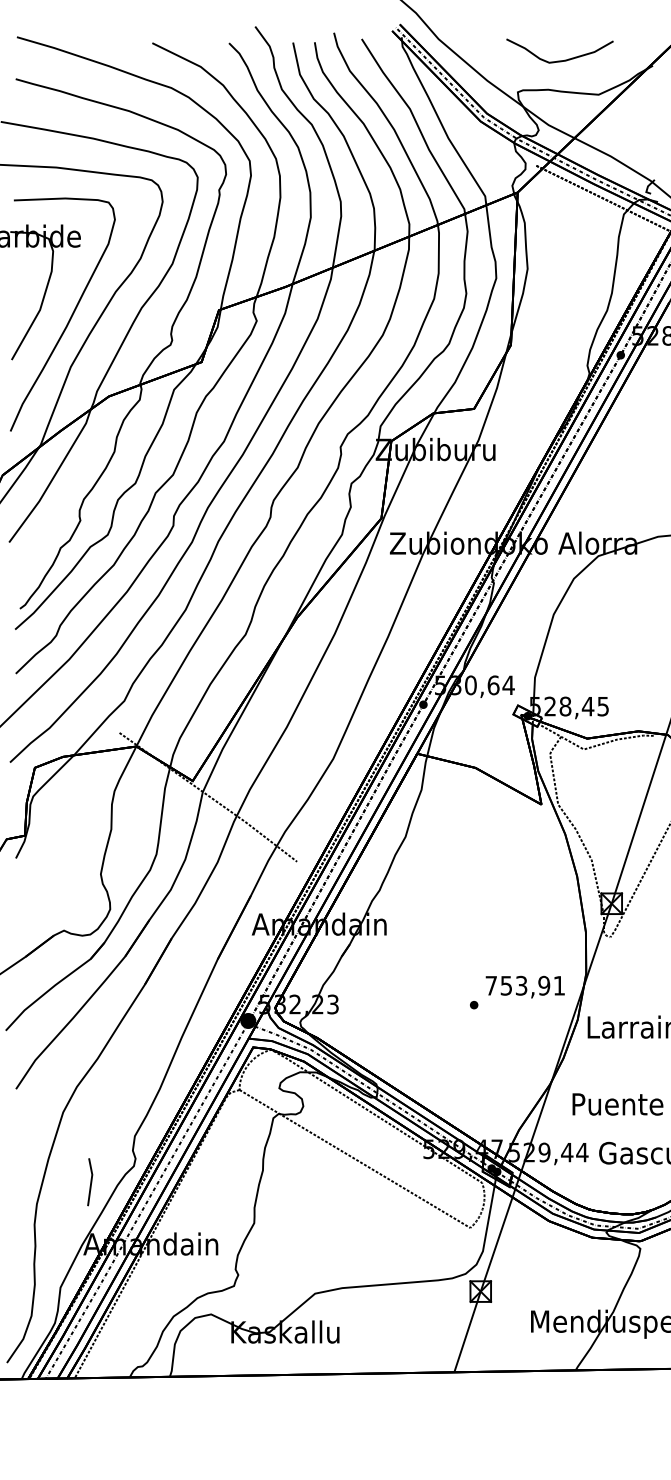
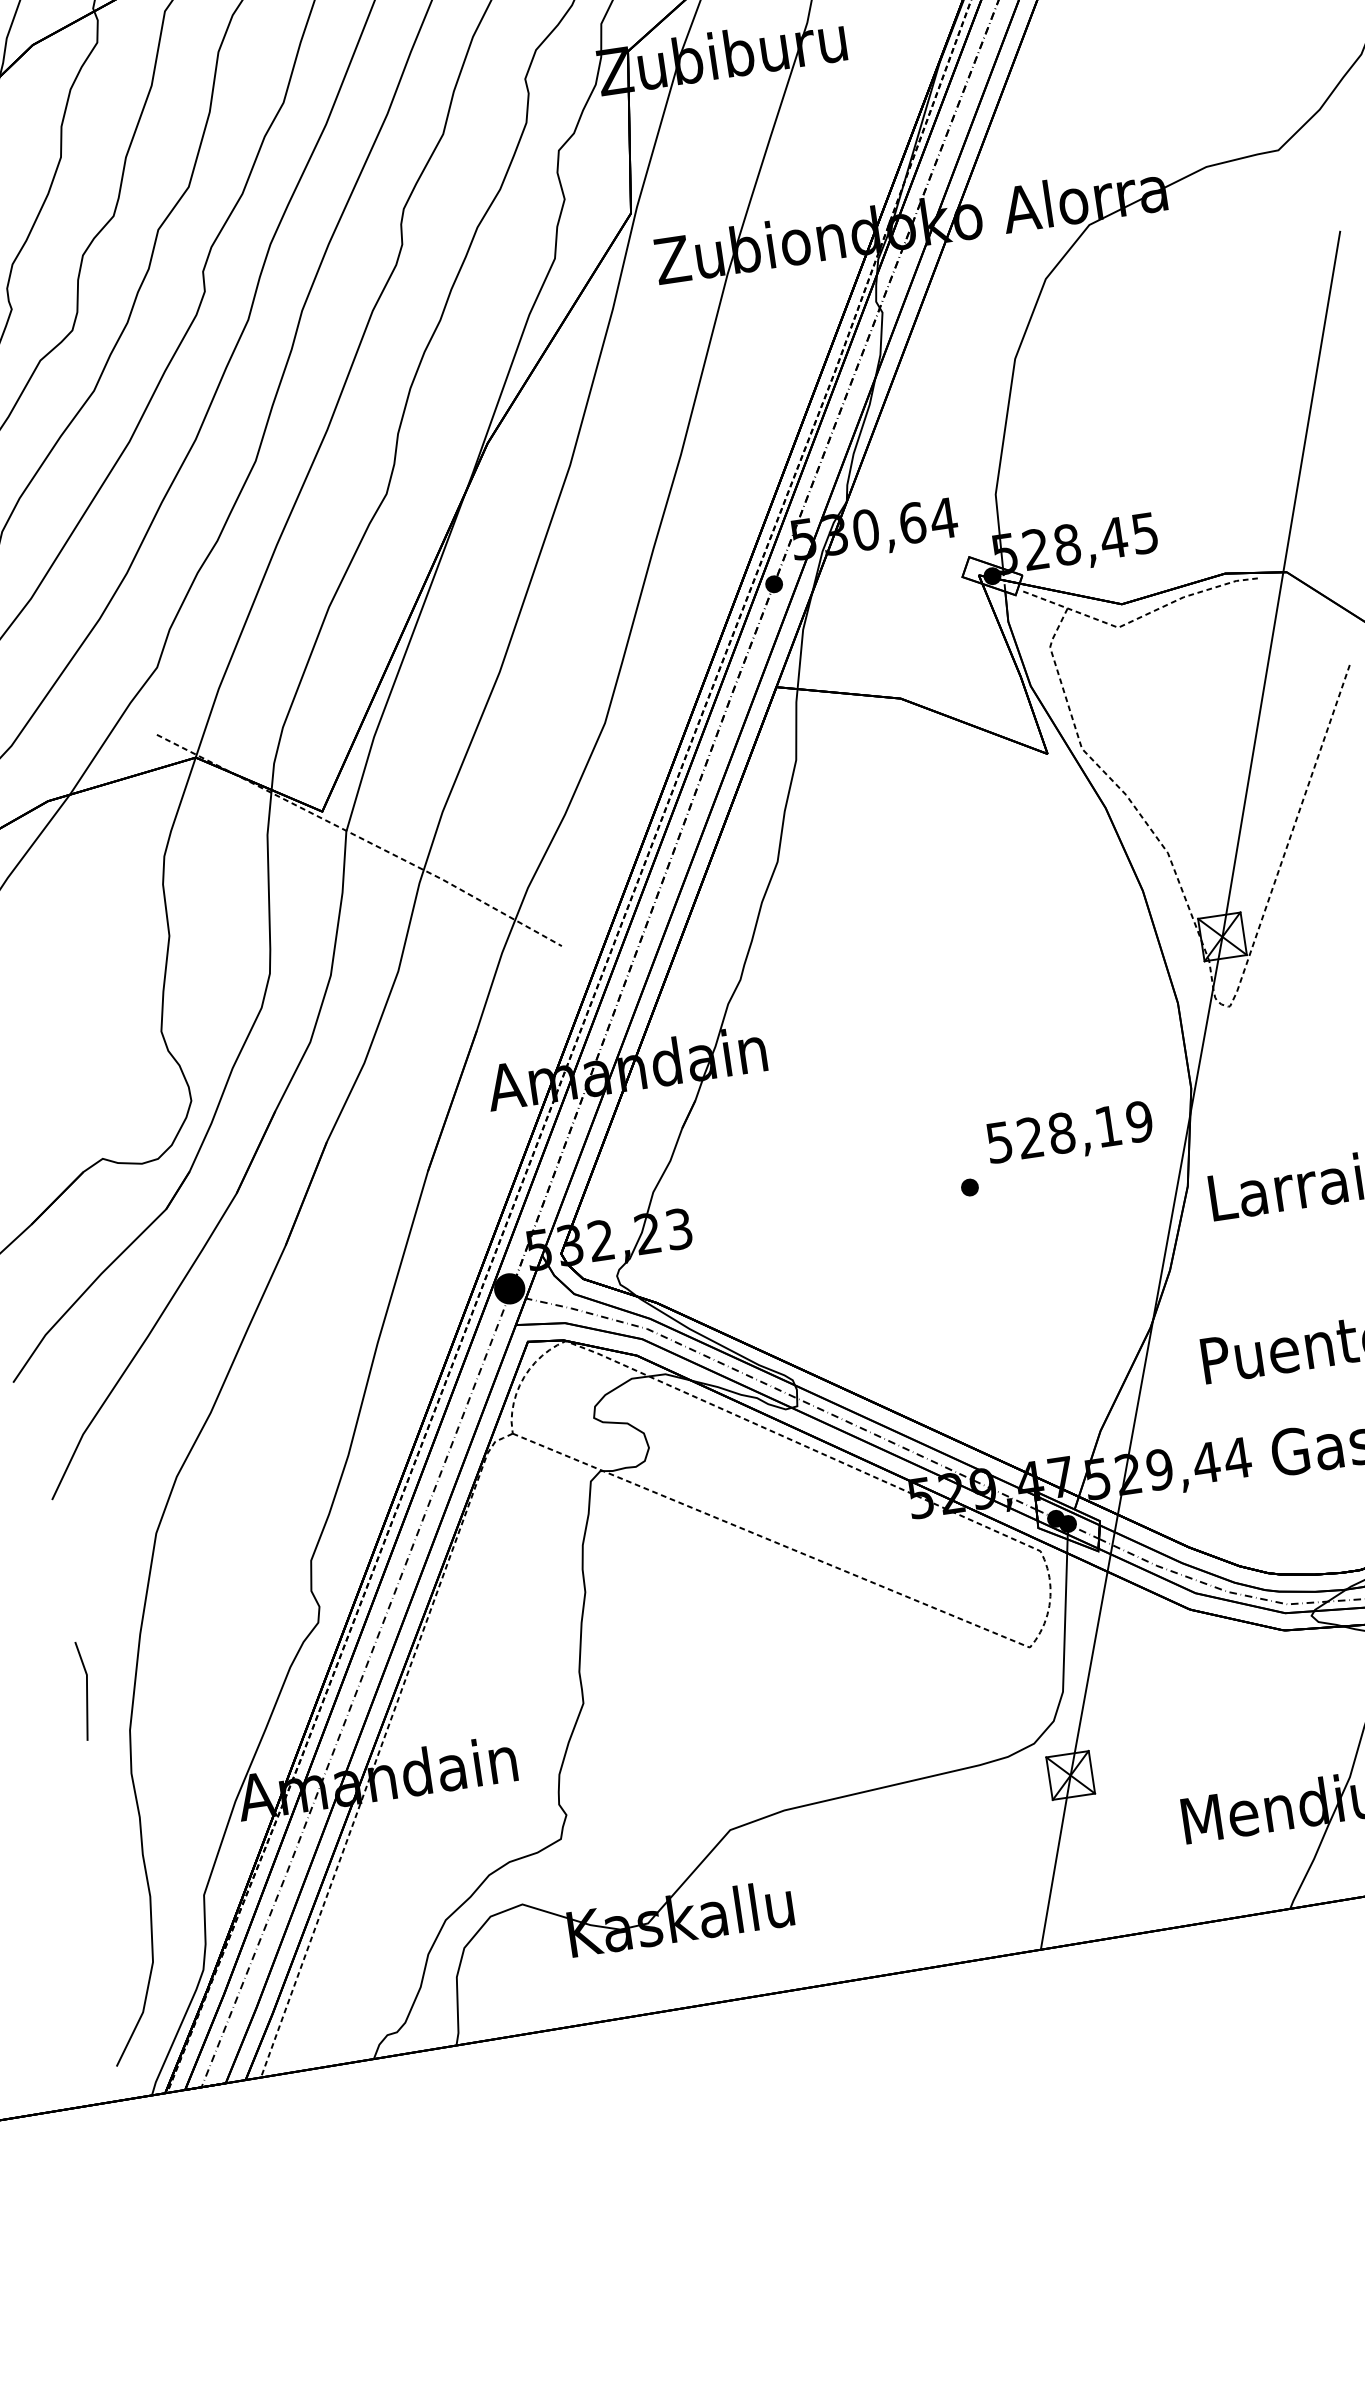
text: (525, 985) -> (1069, 1131), 753,91 -> 528,19
line: (90, 1182) -> (85, 1691), moved

